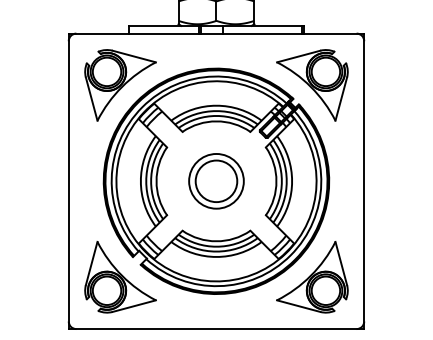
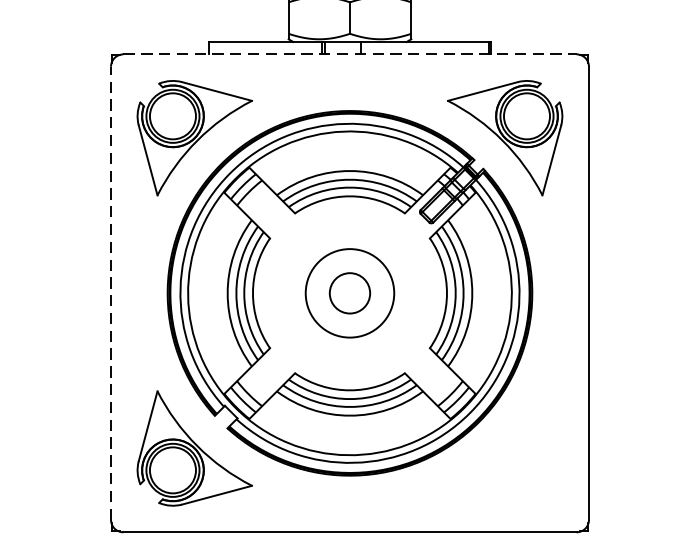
line: (216, 33) -> (350, 54), solid -> dashed
line: (68, 180) -> (110, 291), solid -> dashed
circle: (216, 181) -> (350, 293), size x0.6
part: (312, 277) -> (505, 448), removed

